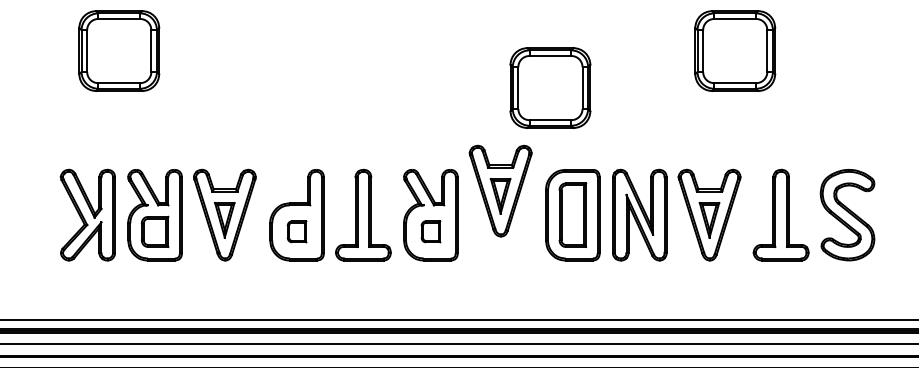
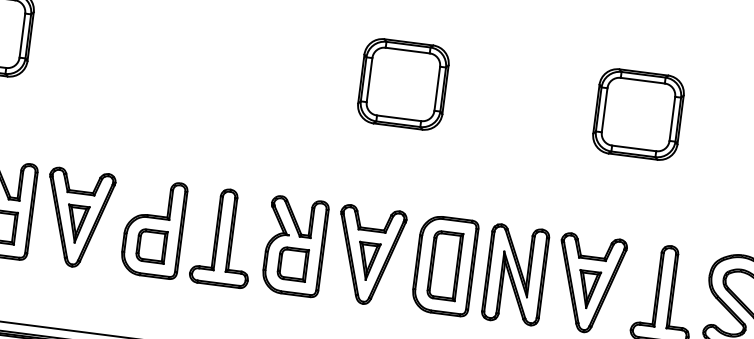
part: (550, 87) -> (403, 83), moved
part: (500, 190) -> (368, 255), moved
part: (296, 231) -> (151, 245), size x1.43
part: (430, 231) -> (292, 263), size x1.43

